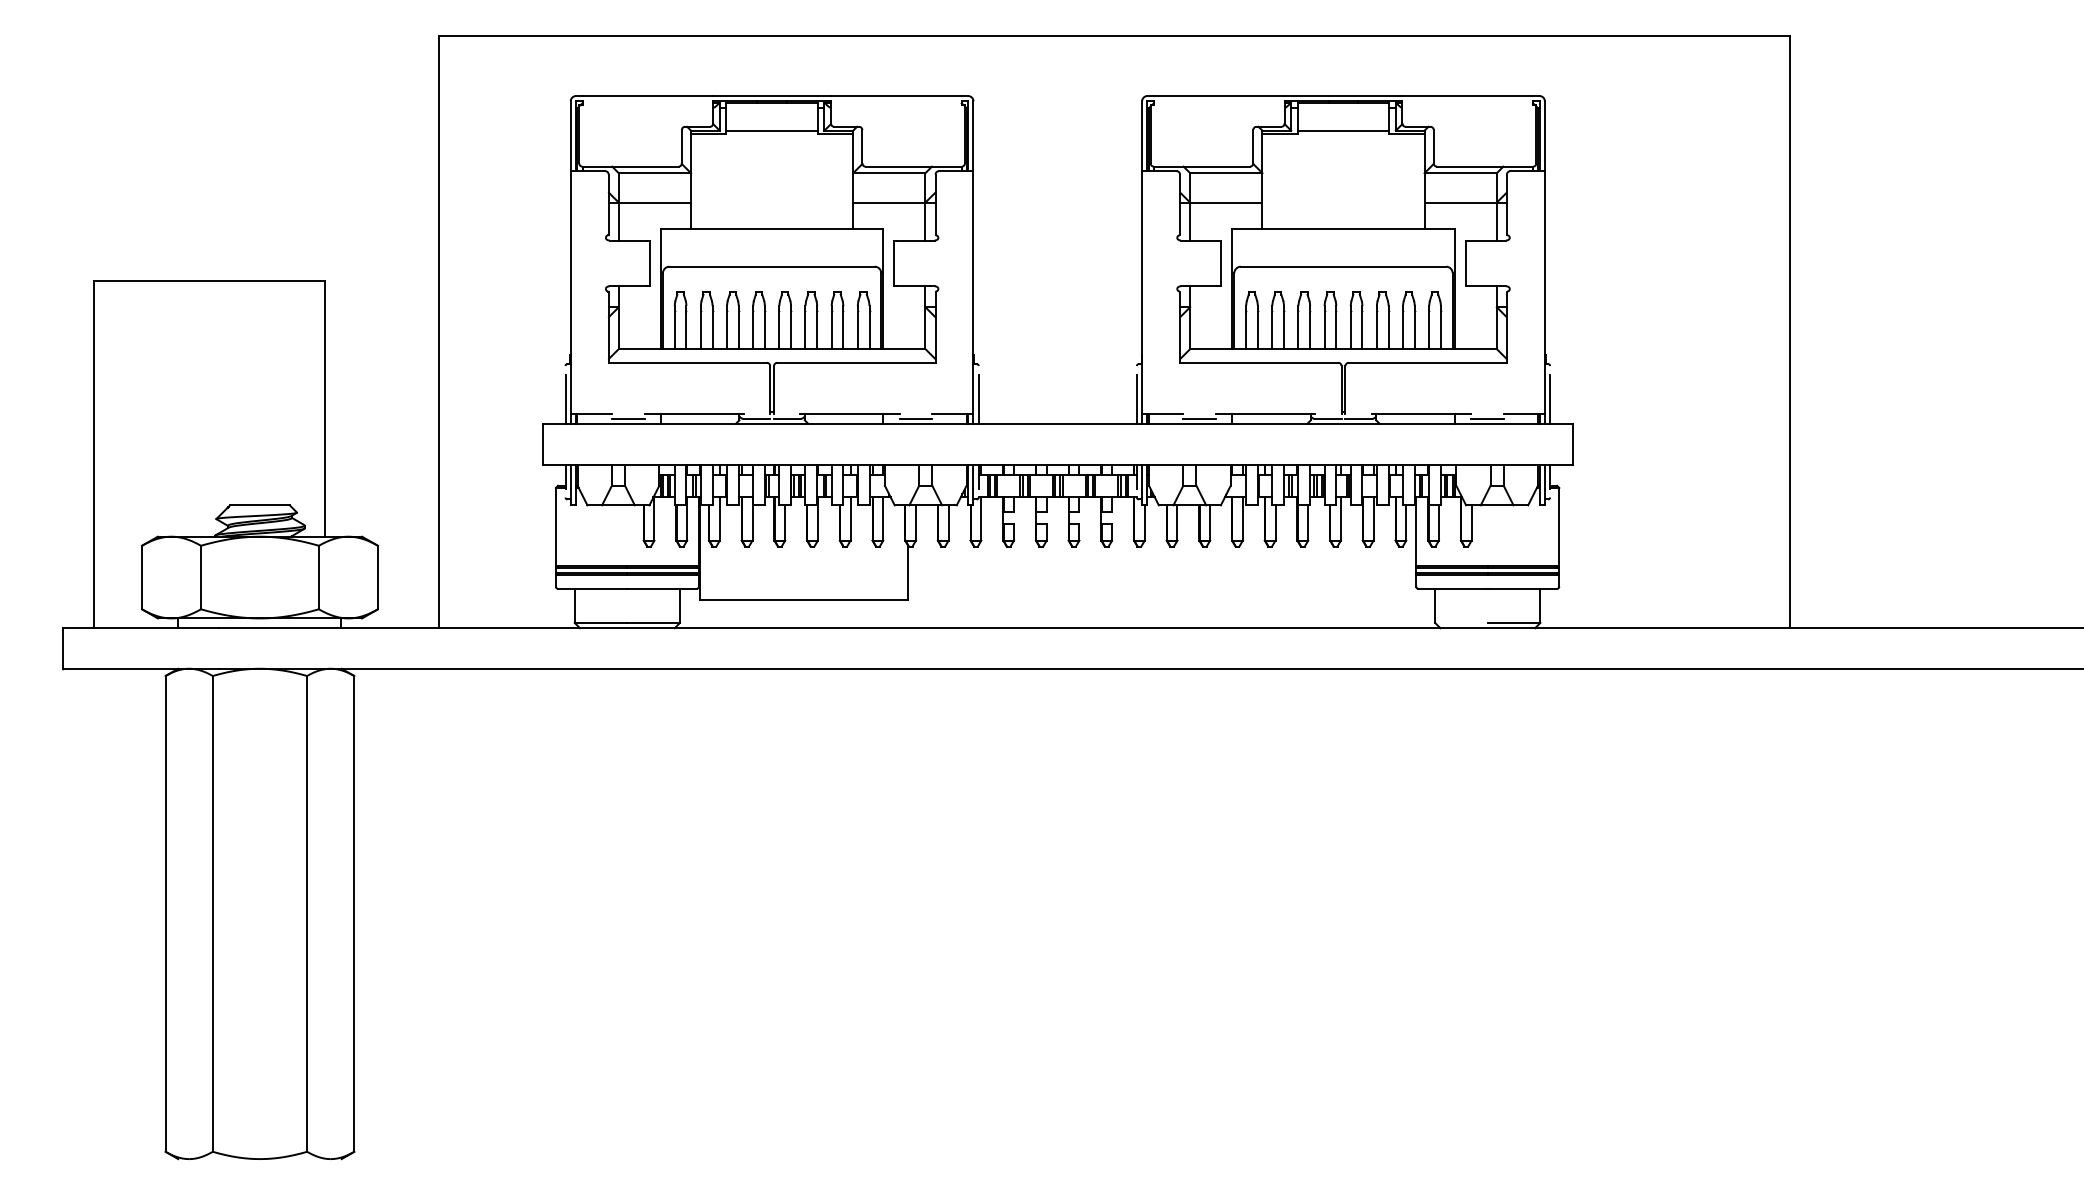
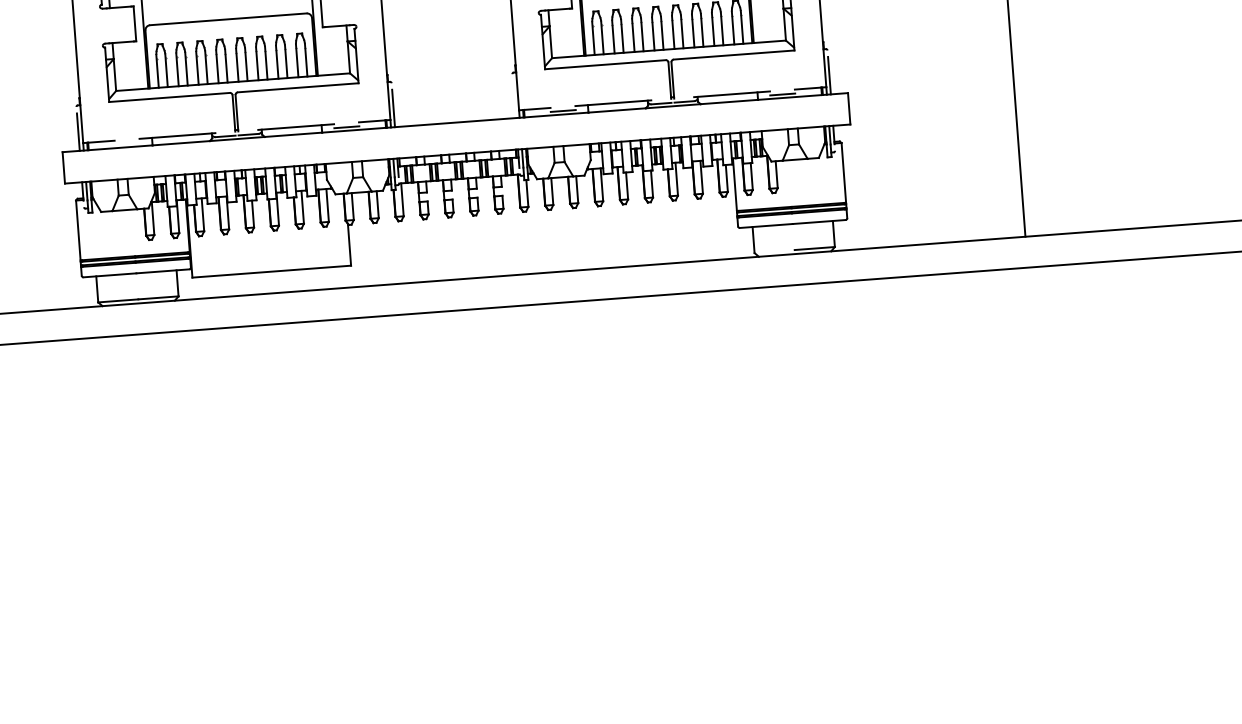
line: (1136, 398) -> (513, 98), removed
line: (627, 419) -> (126, 144), removed

